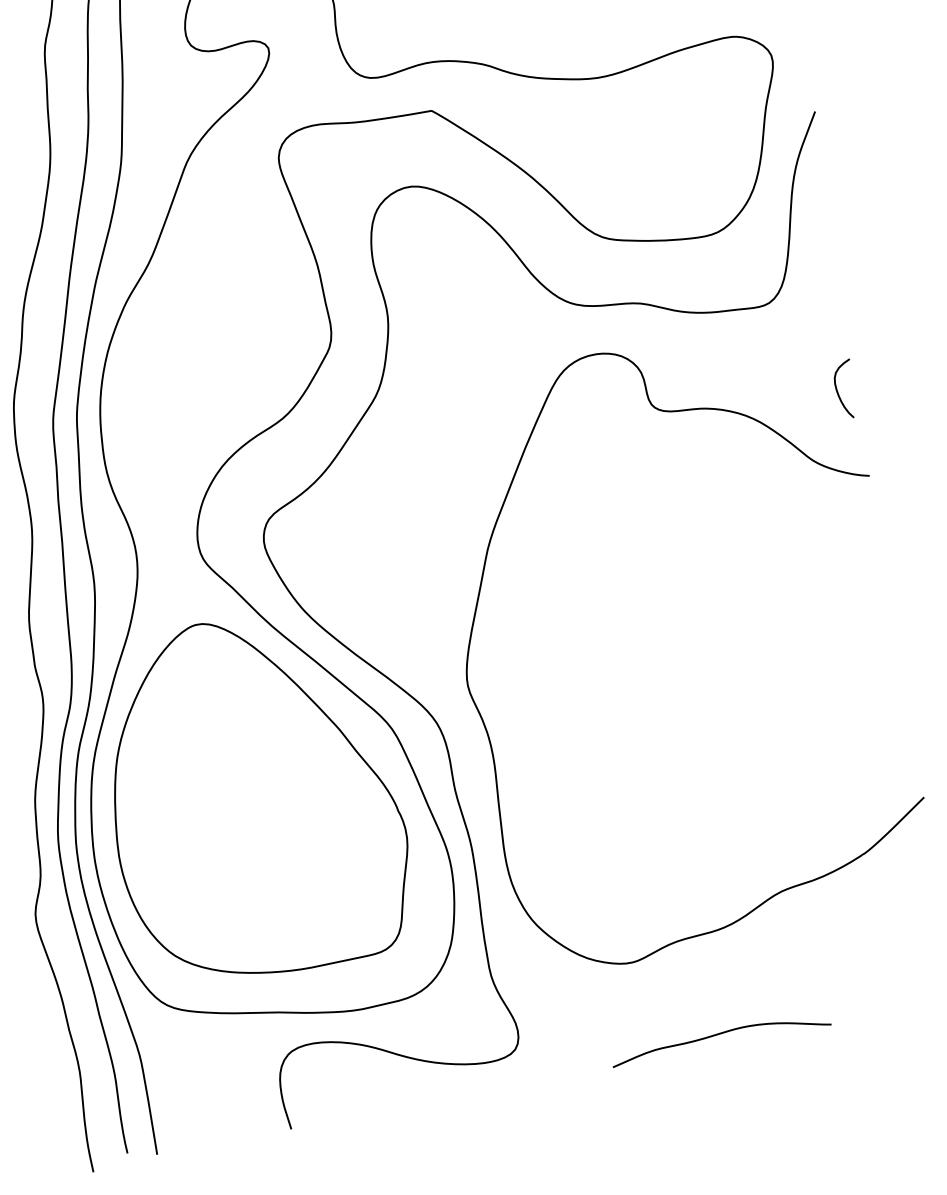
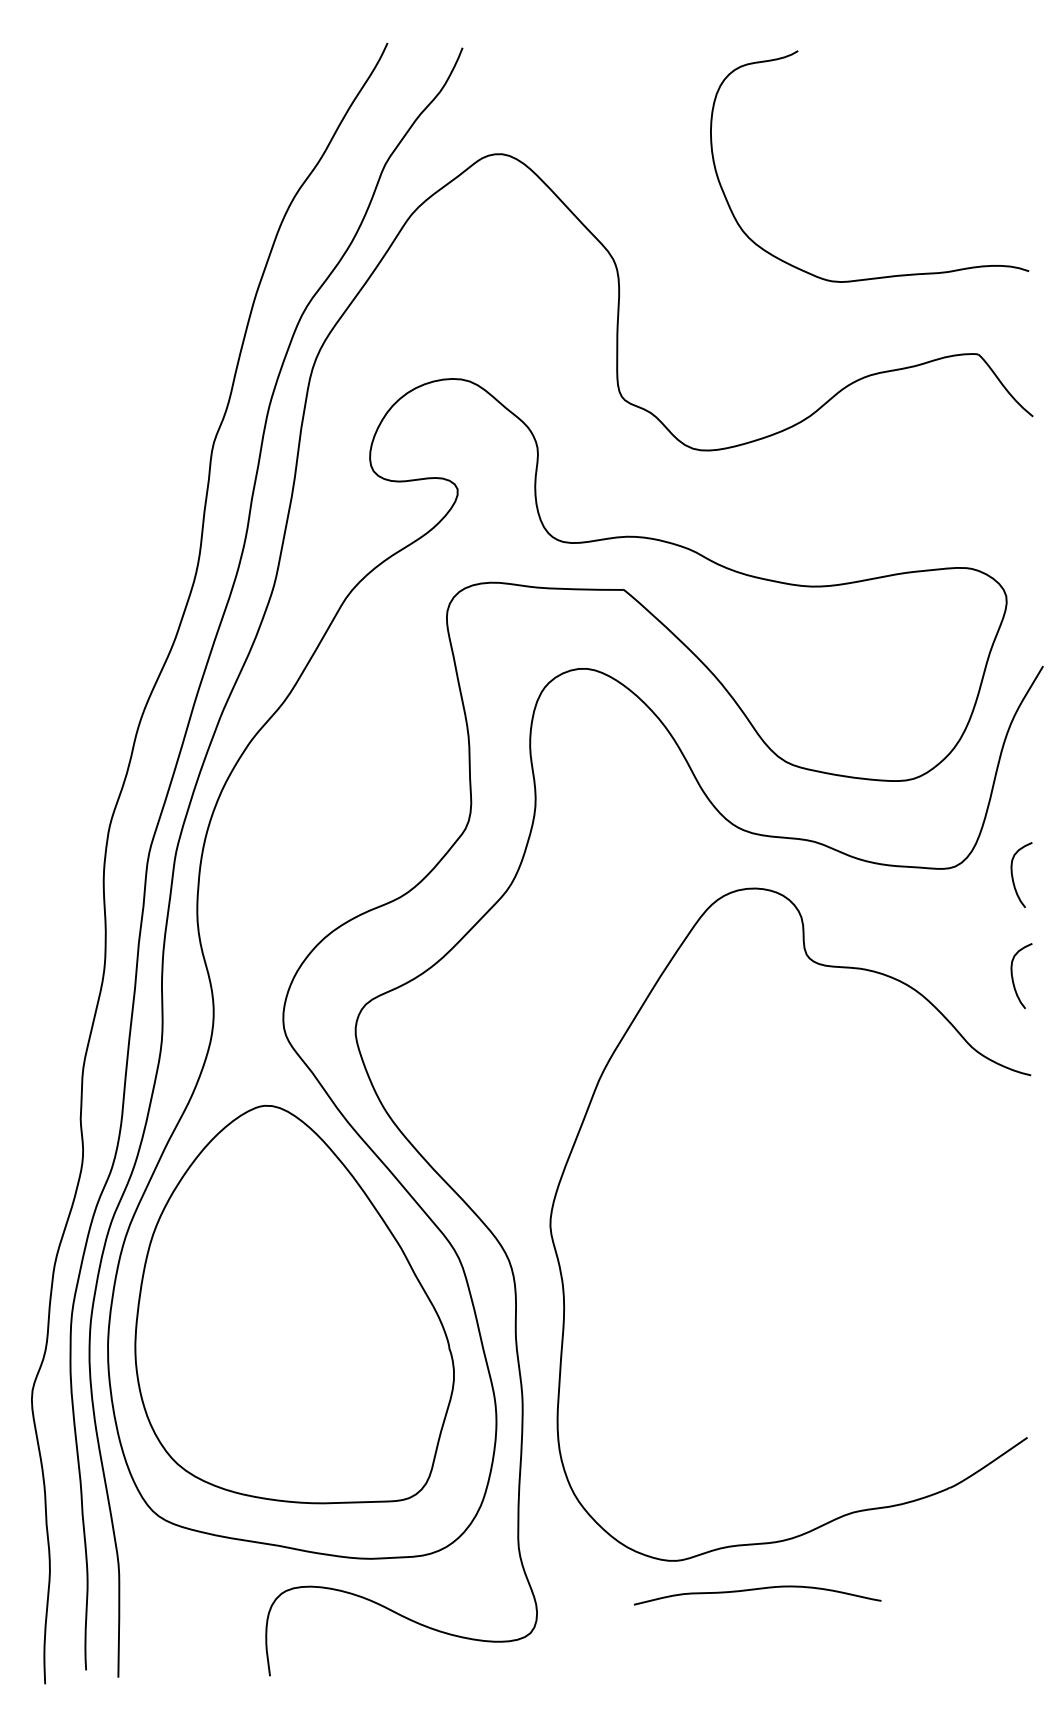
curve: (822, 302) -> (1013, 876), added
curve: (718, 1035) -> (755, 1590), moved

